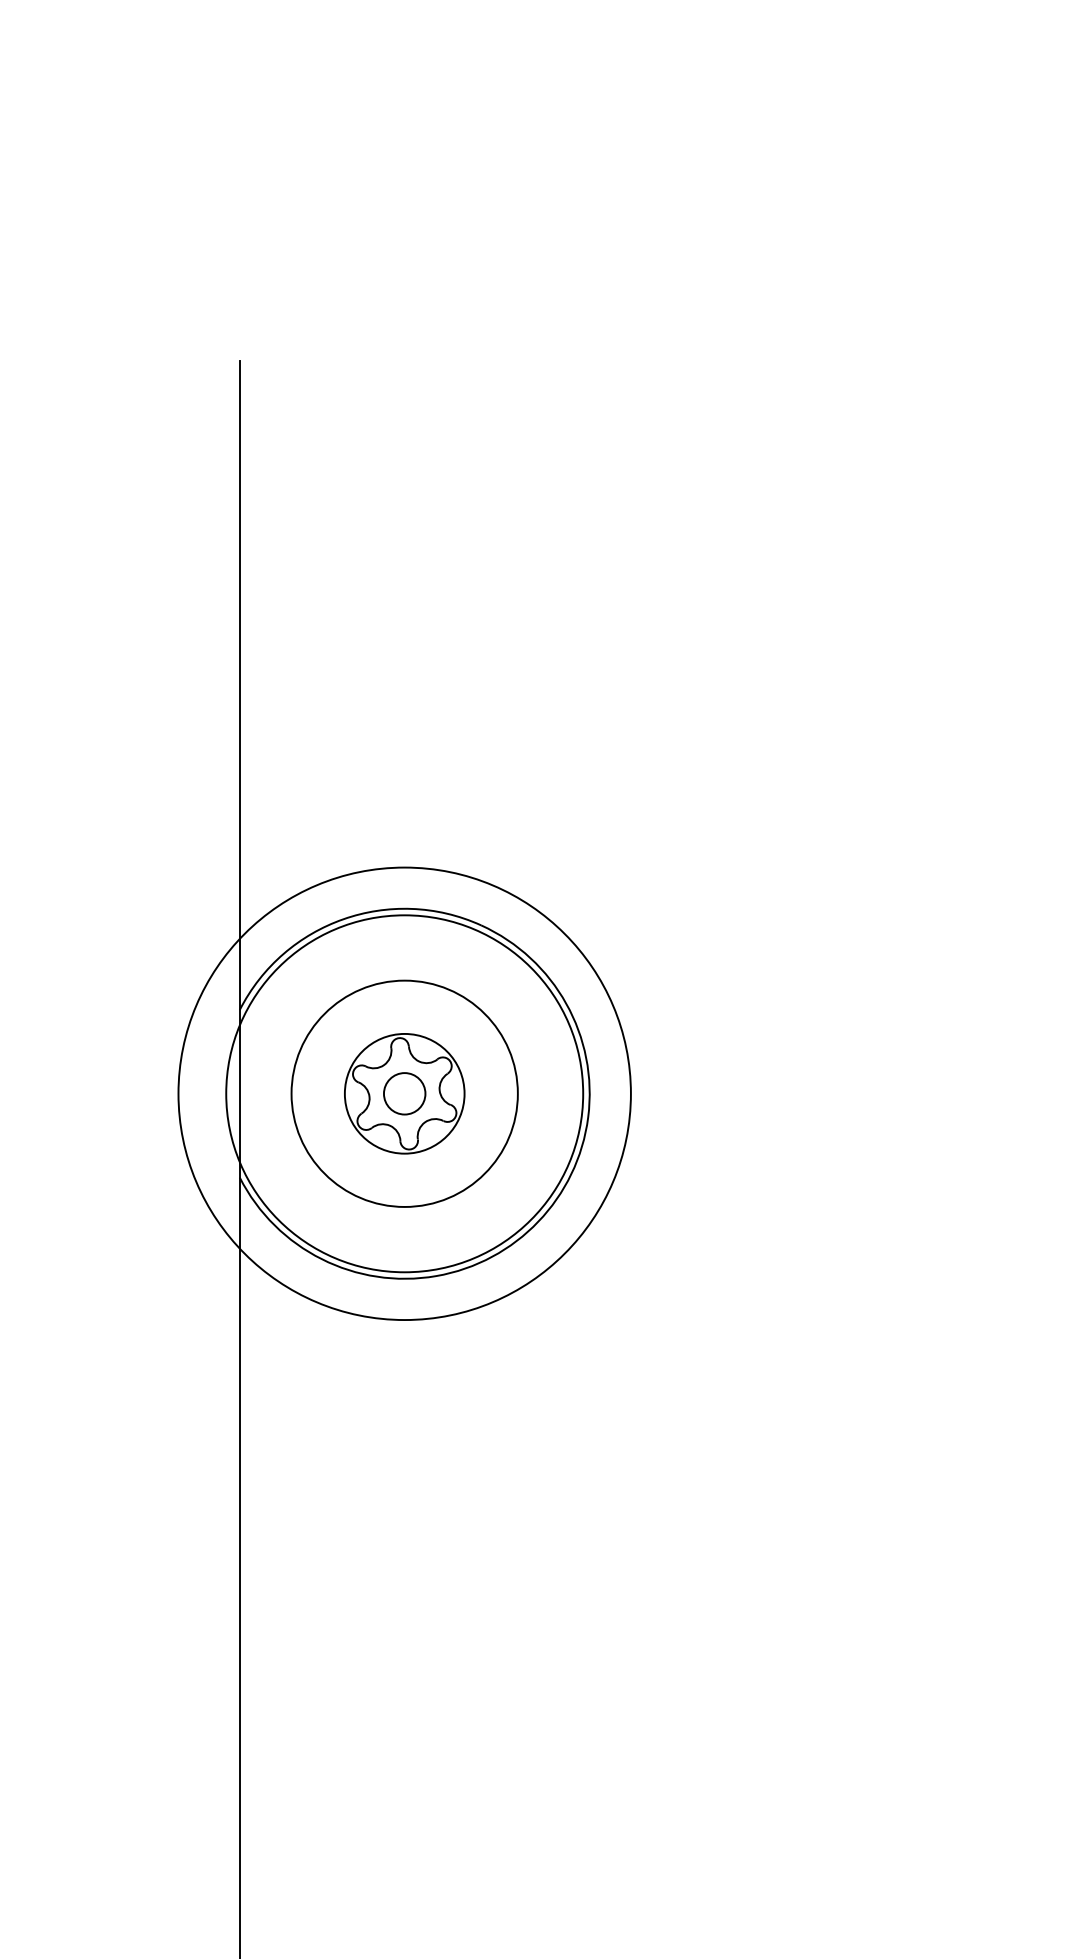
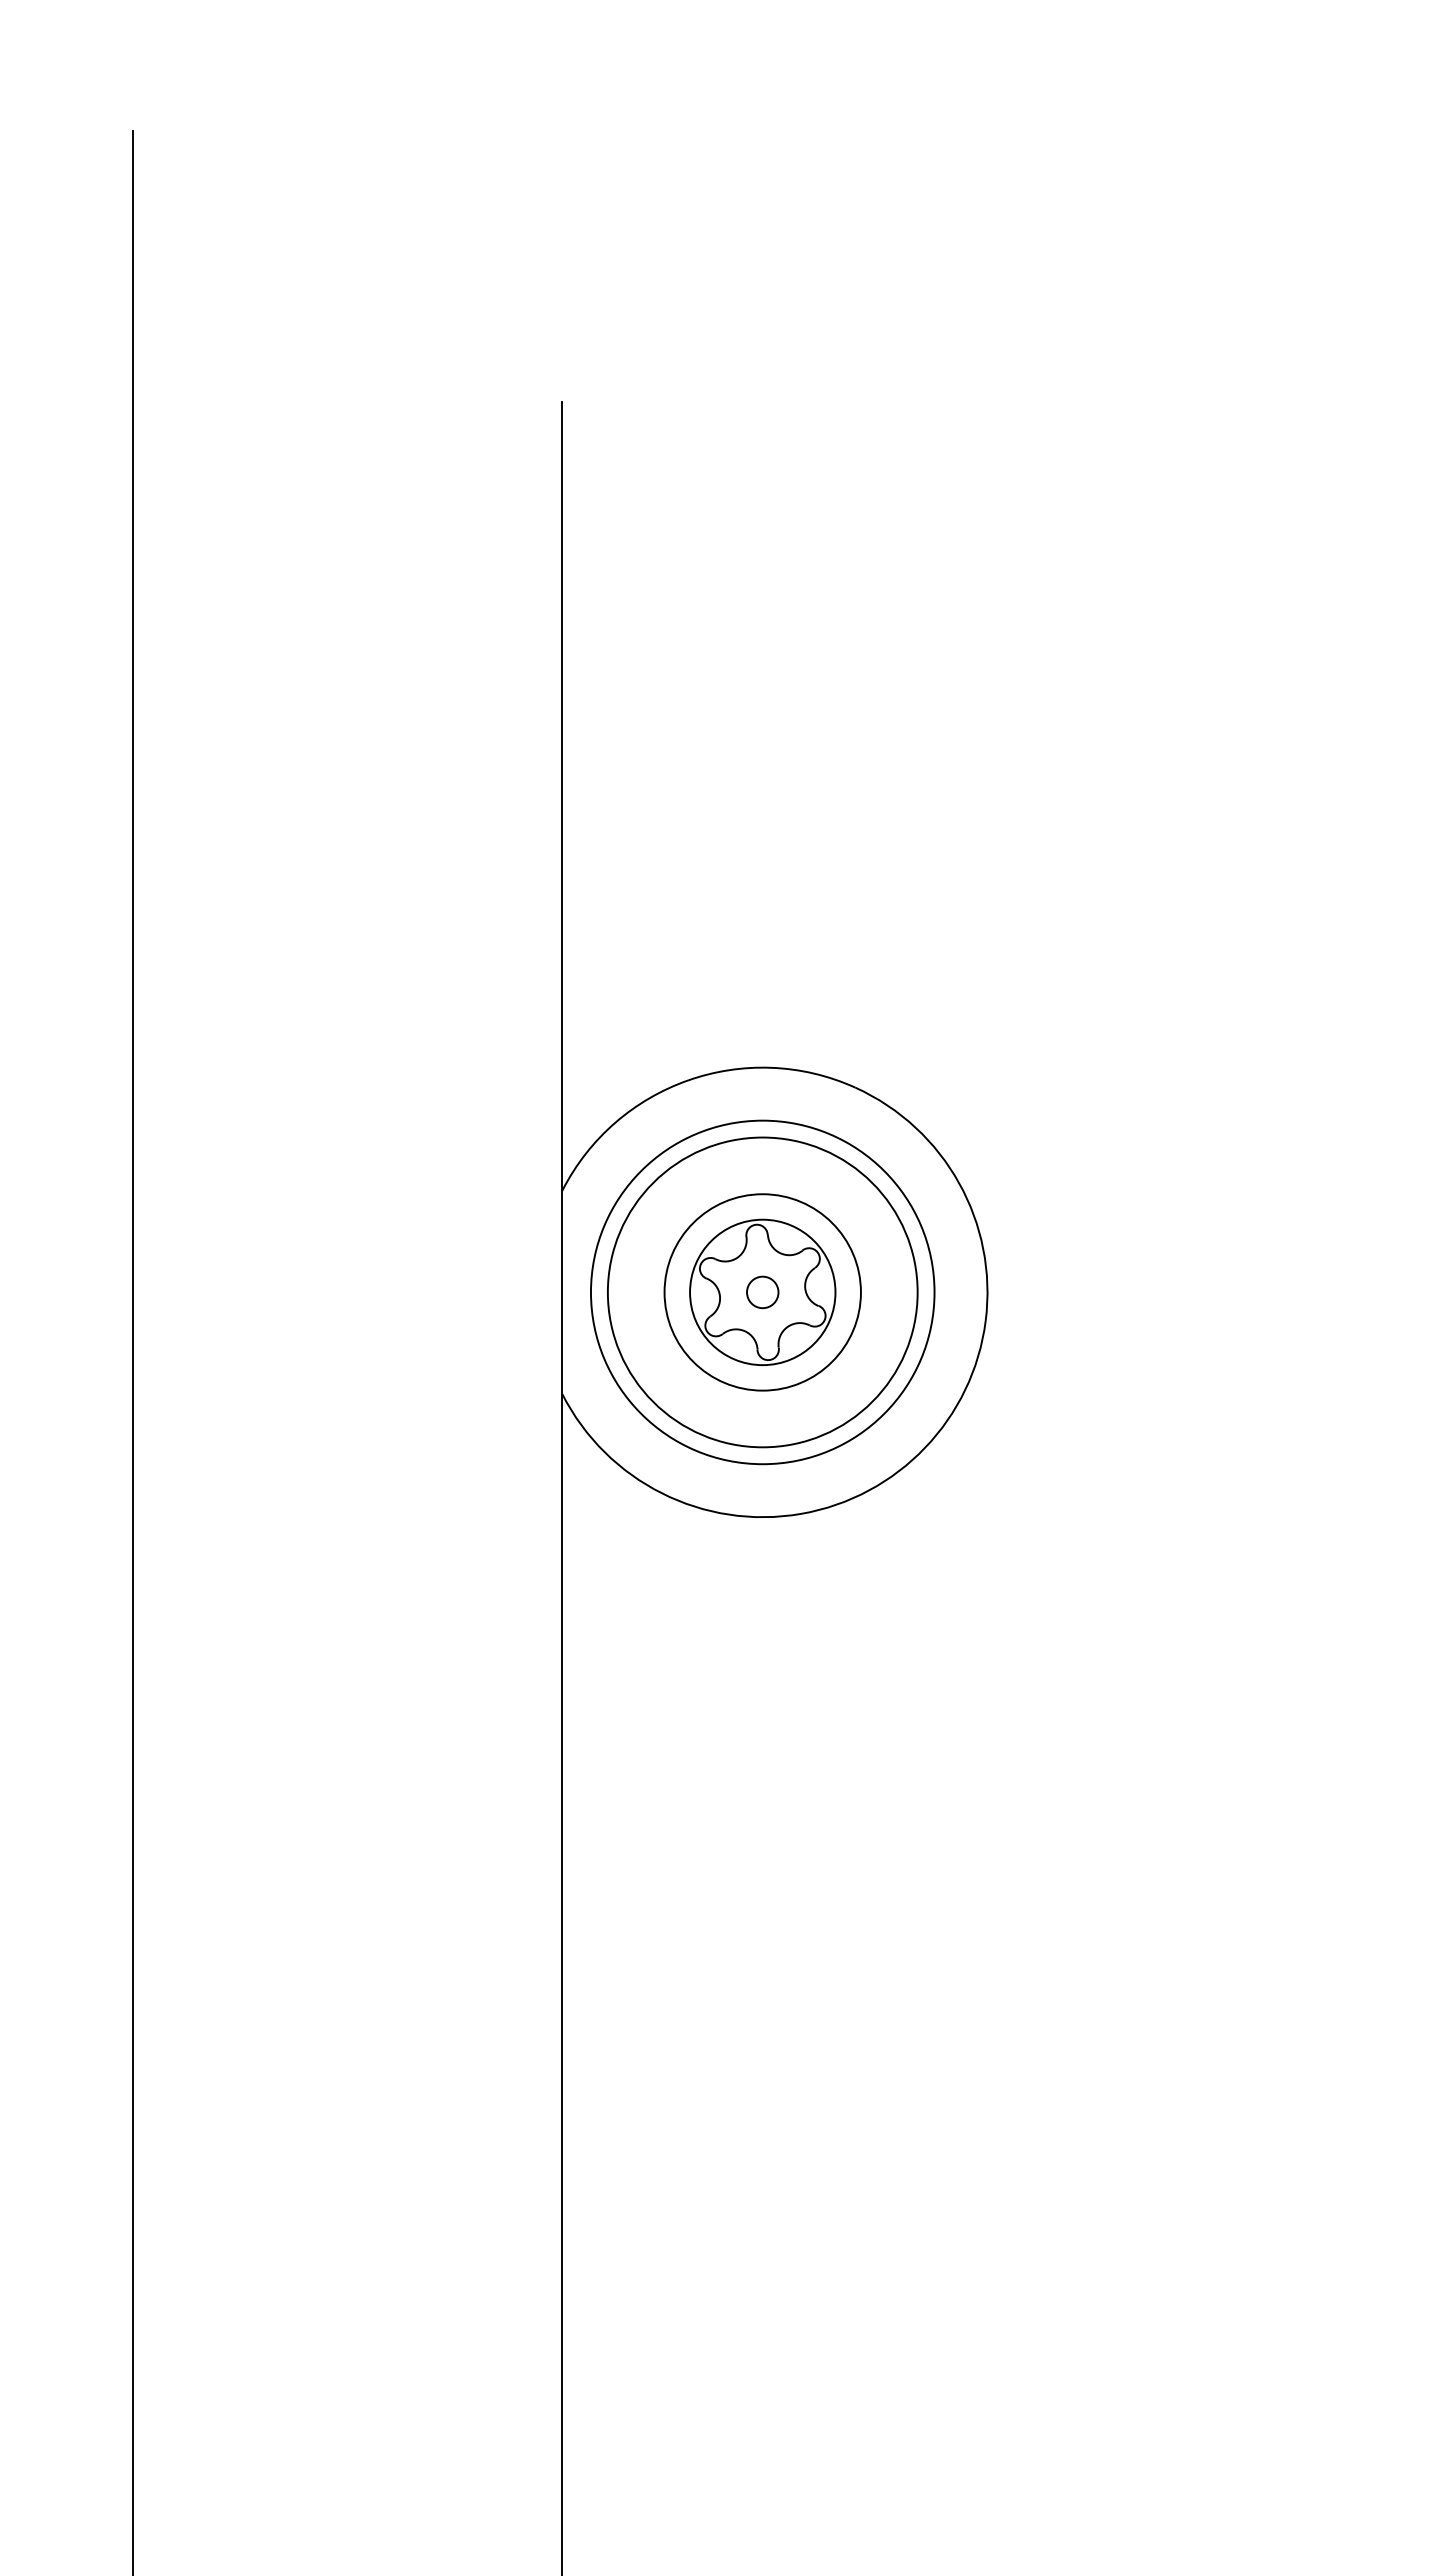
circle: (404, 1093) -> (762, 1292), size x0.62
circle: (404, 1093) -> (762, 1292), size x0.62
circle: (404, 1093) -> (762, 1292), size x0.71
circle: (404, 1093) -> (762, 1292), size x0.71

